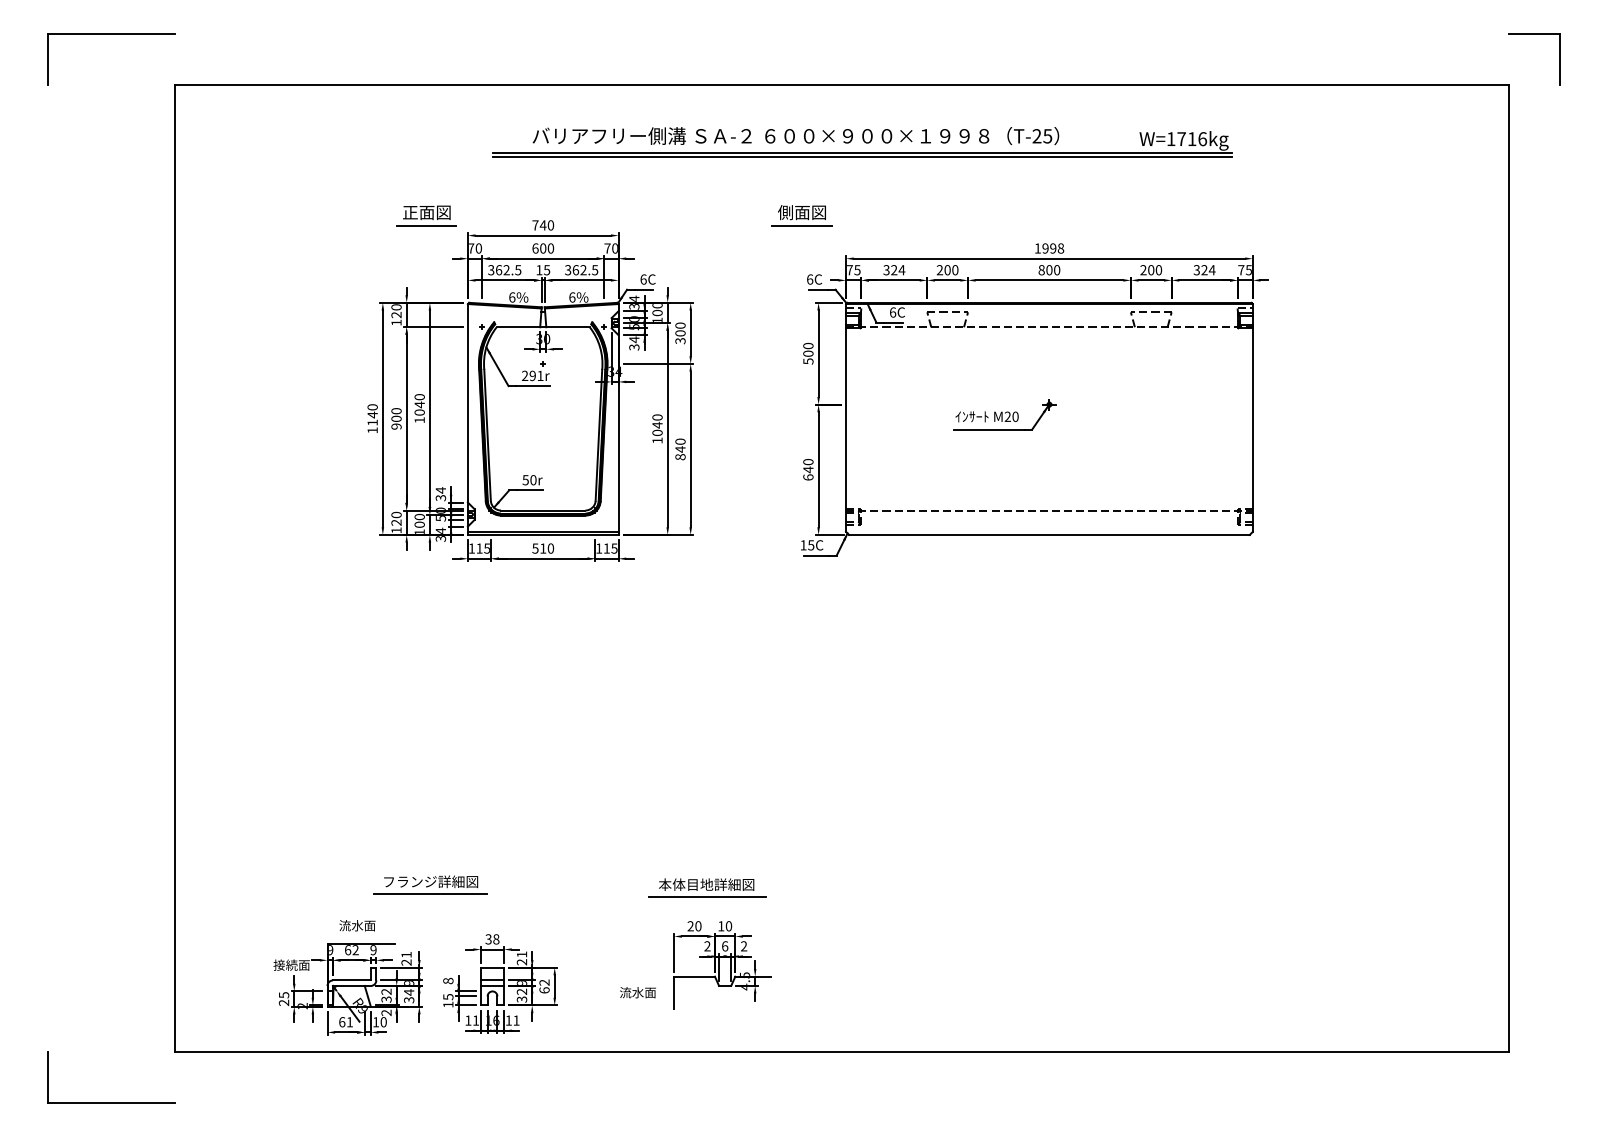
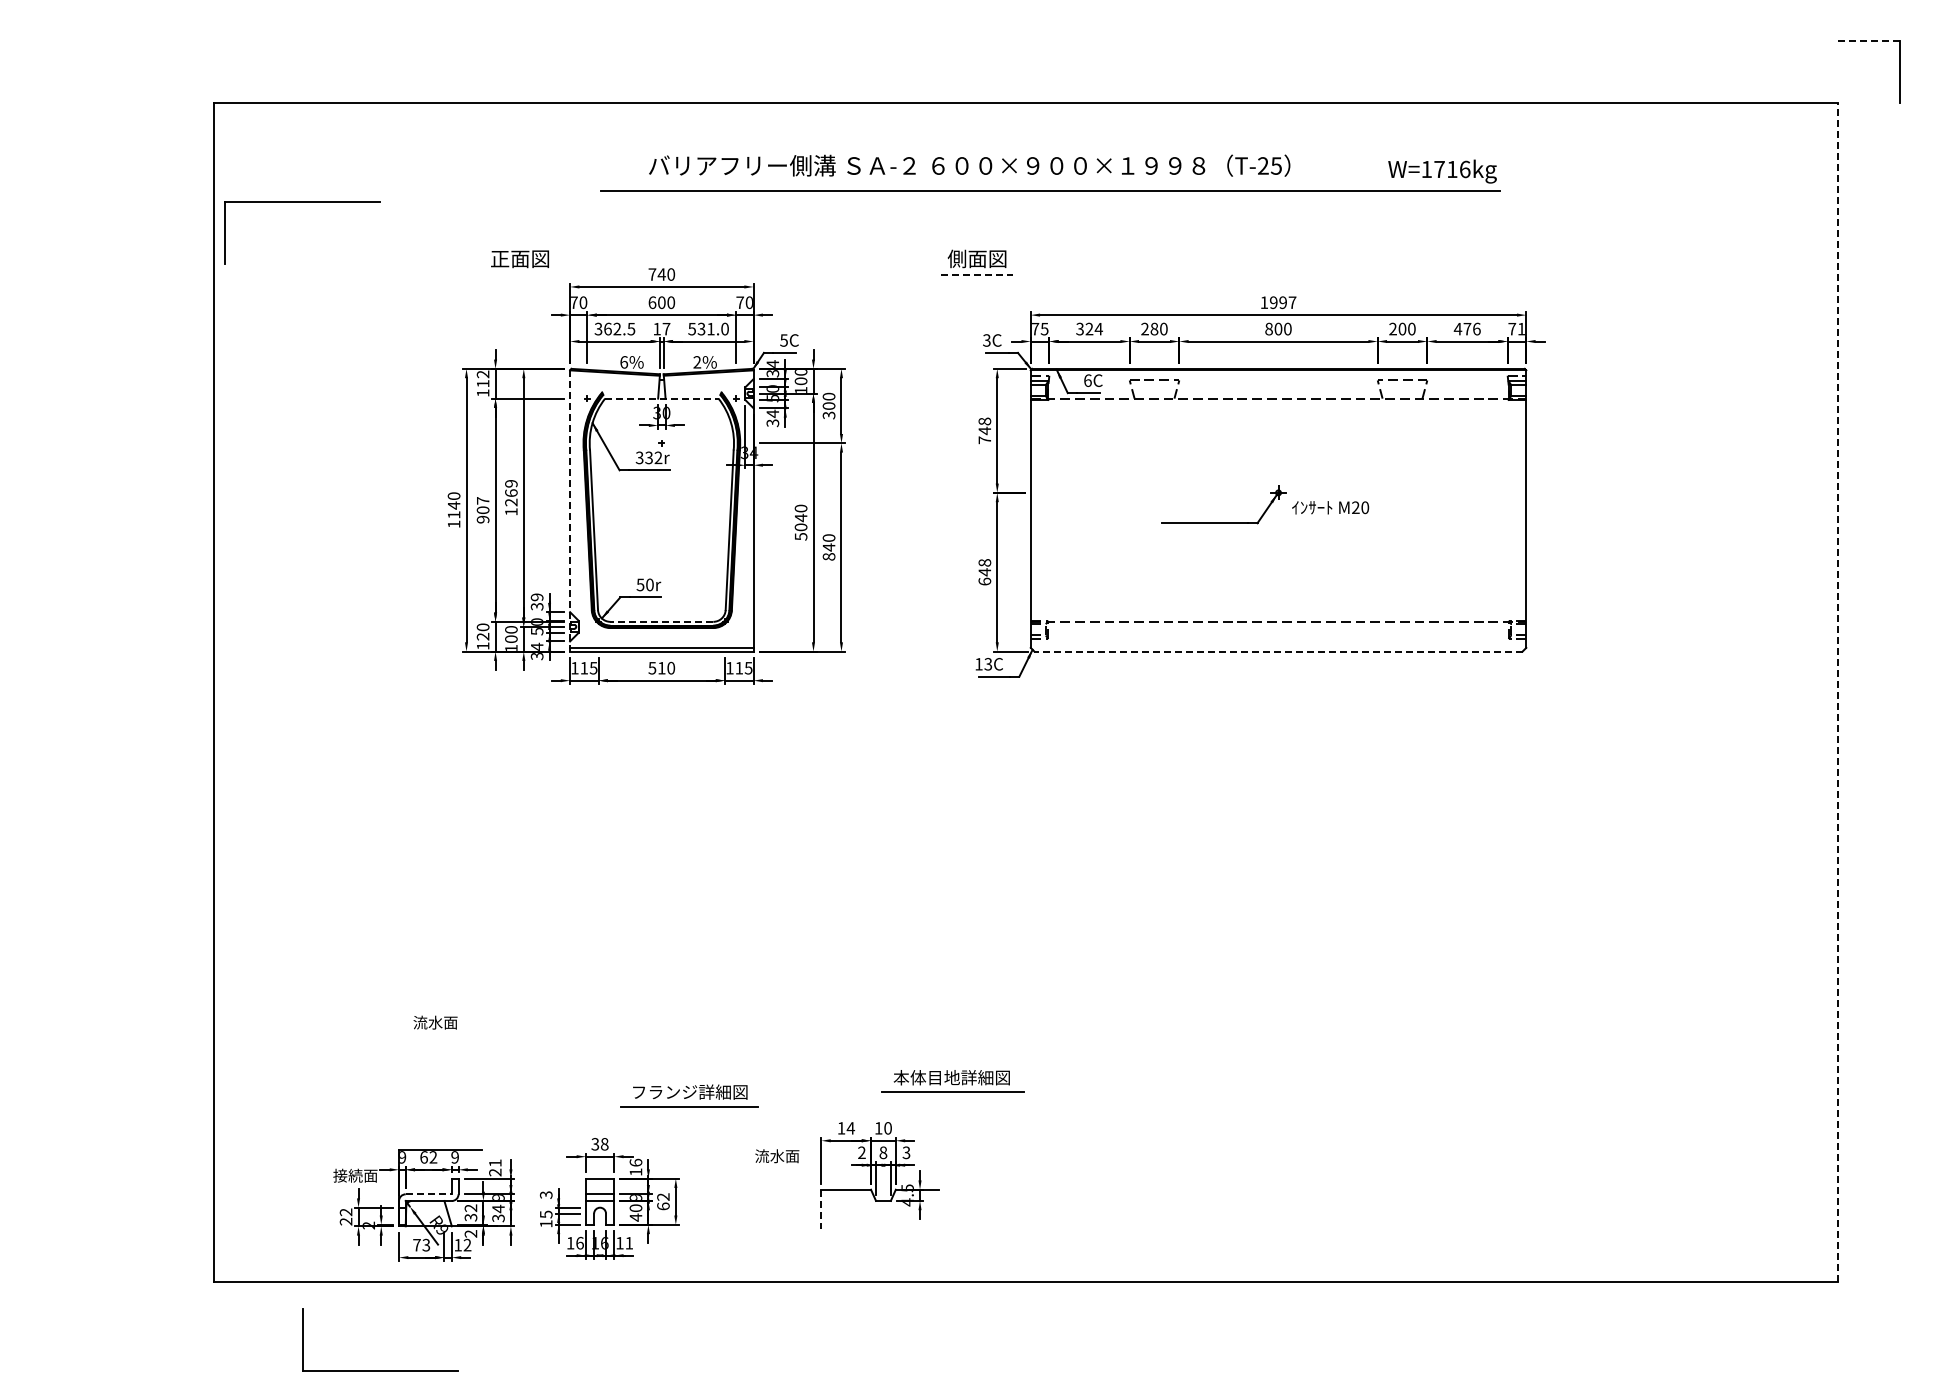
part: (111, 34) -> (302, 202), moved
line: (1534, 34) -> (1869, 41), solid -> dashed
line: (862, 153) -> (1050, 186), removed
line: (426, 225) -> (519, 274), removed
line: (802, 225) -> (977, 274), solid -> dashed
text: (1060, 248) -> (1292, 302), 1998 -> 1997
text: (581, 269) -> (708, 328), 362.5 -> 531.0
text: (1203, 269) -> (1466, 328), 324 -> 476
text: (547, 270) -> (666, 329), 15 -> 17
text: (947, 270) -> (1154, 329), 200 -> 280
text: (1248, 270) -> (1520, 329), 75 -> 71
text: (643, 279) -> (784, 340), 6C -> 5C
text: (809, 279) -> (986, 340), 6C -> 3C
text: (572, 297) -> (697, 362), 6% -> 2%
text: (396, 310) -> (482, 378), 120 -> 112
line: (542, 327) -> (661, 398), solid -> dashed
text: (808, 353) -> (984, 430), 500 -> 748
text: (532, 375) -> (648, 457), 291r -> 332r
text: (419, 405) -> (511, 493), 1040 -> 1269
text: (396, 410) -> (482, 500), 900 -> 907
text: (987, 416) -> (1330, 507), moved
line: (468, 419) -> (570, 511), solid -> dashed
text: (657, 440) -> (801, 536), 1040 -> 5040
text: (808, 461) -> (984, 562), 640 -> 648
text: (440, 490) -> (536, 597), 34 -> 39
line: (542, 510) -> (661, 621), solid -> dashed
line: (1049, 534) -> (1278, 651), solid -> dashed
text: (811, 544) -> (988, 663), 15C -> 13C
line: (1509, 568) -> (1838, 692), solid -> dashed
part: (430, 884) -> (689, 1095), moved
part: (707, 887) -> (952, 1081), moved
text: (357, 925) -> (435, 1022), moved
text: (694, 926) -> (846, 1128), 20 -> 14
text: (725, 946) -> (883, 1152), 6 -> 8
text: (744, 946) -> (906, 1153), 2 -> 3
text: (521, 958) -> (635, 1167), 21 -> 16
line: (352, 980) -> (429, 1194), solid -> dashed
text: (448, 980) -> (546, 1194), 8 -> 3
text: (638, 992) -> (777, 1156), moved
line: (674, 992) -> (821, 1209), solid -> dashed
text: (283, 995) -> (345, 1212), 25 -> 22
text: (521, 995) -> (635, 1212), 32 -> 40
text: (475, 1019) -> (579, 1242), 11 -> 16
text: (345, 1021) -> (421, 1244), 61 -> 73
text: (383, 1022) -> (467, 1245), 10 -> 12
part: (111, 1102) -> (380, 1370), moved

